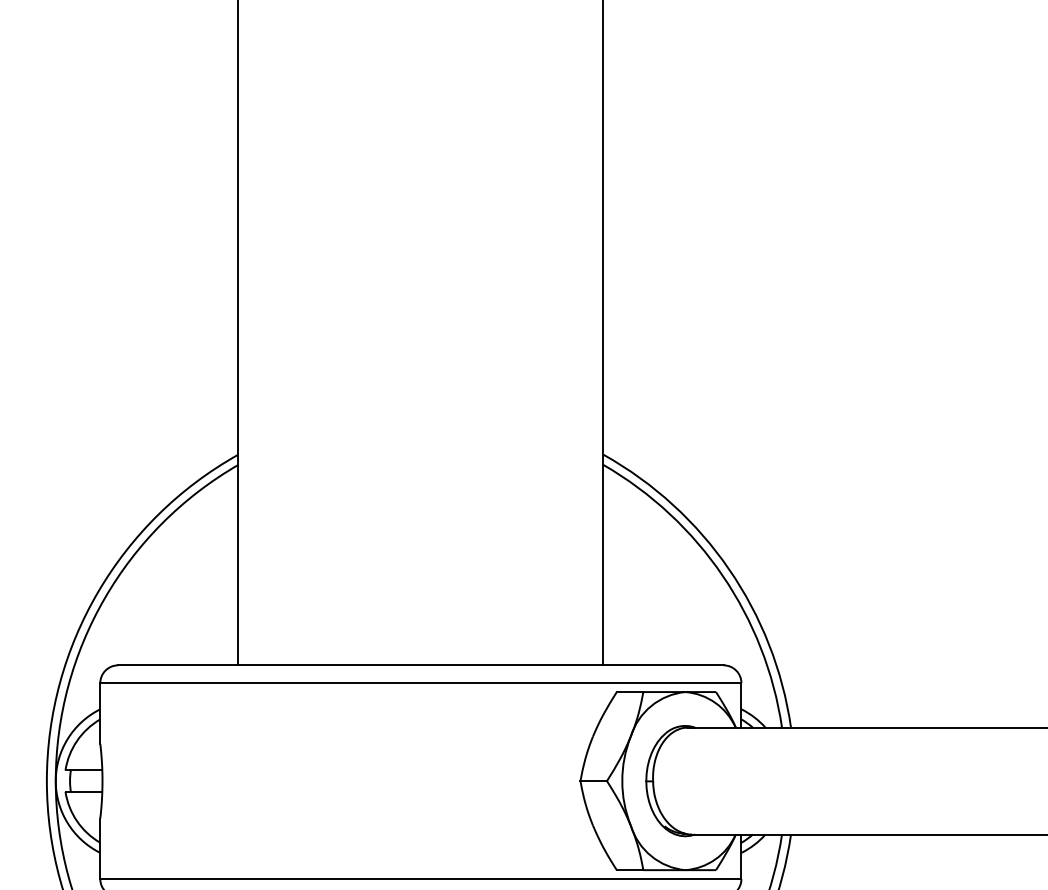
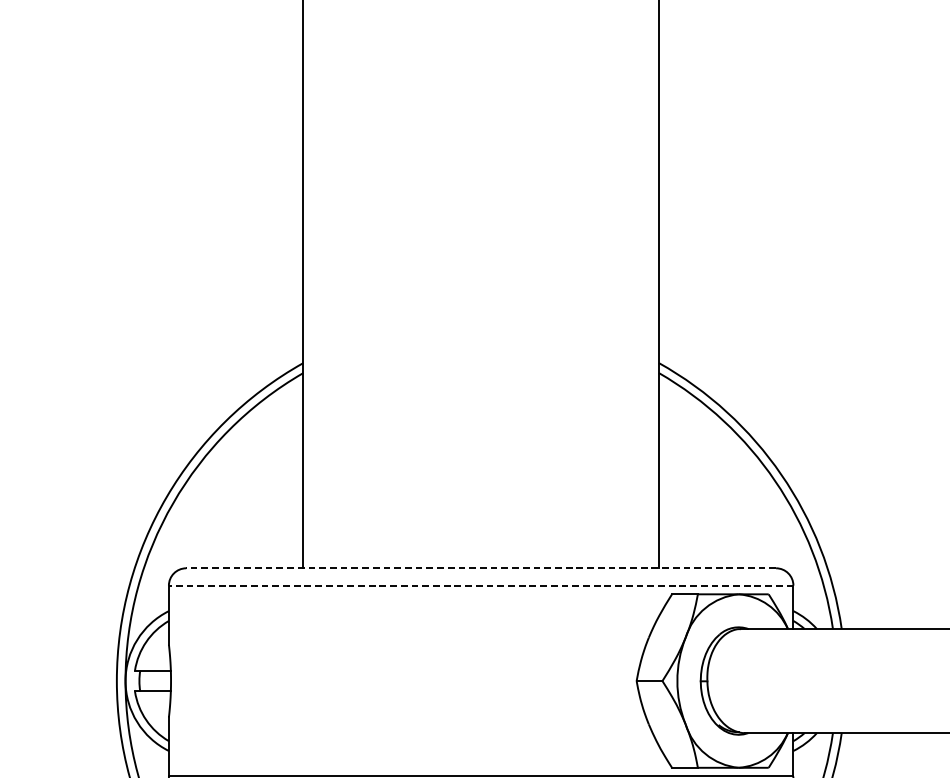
line: (420, 665) -> (480, 568), solid -> dashed
line: (420, 683) -> (480, 585), solid -> dashed

